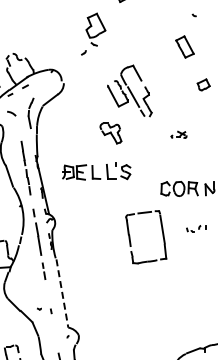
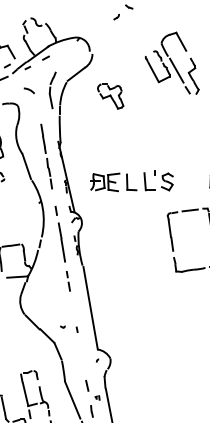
part: (110, 133) -> (110, 96), moved
part: (96, 171) -> (131, 181), moved
line: (62, 293) -> (90, 308), dashed -> solid

